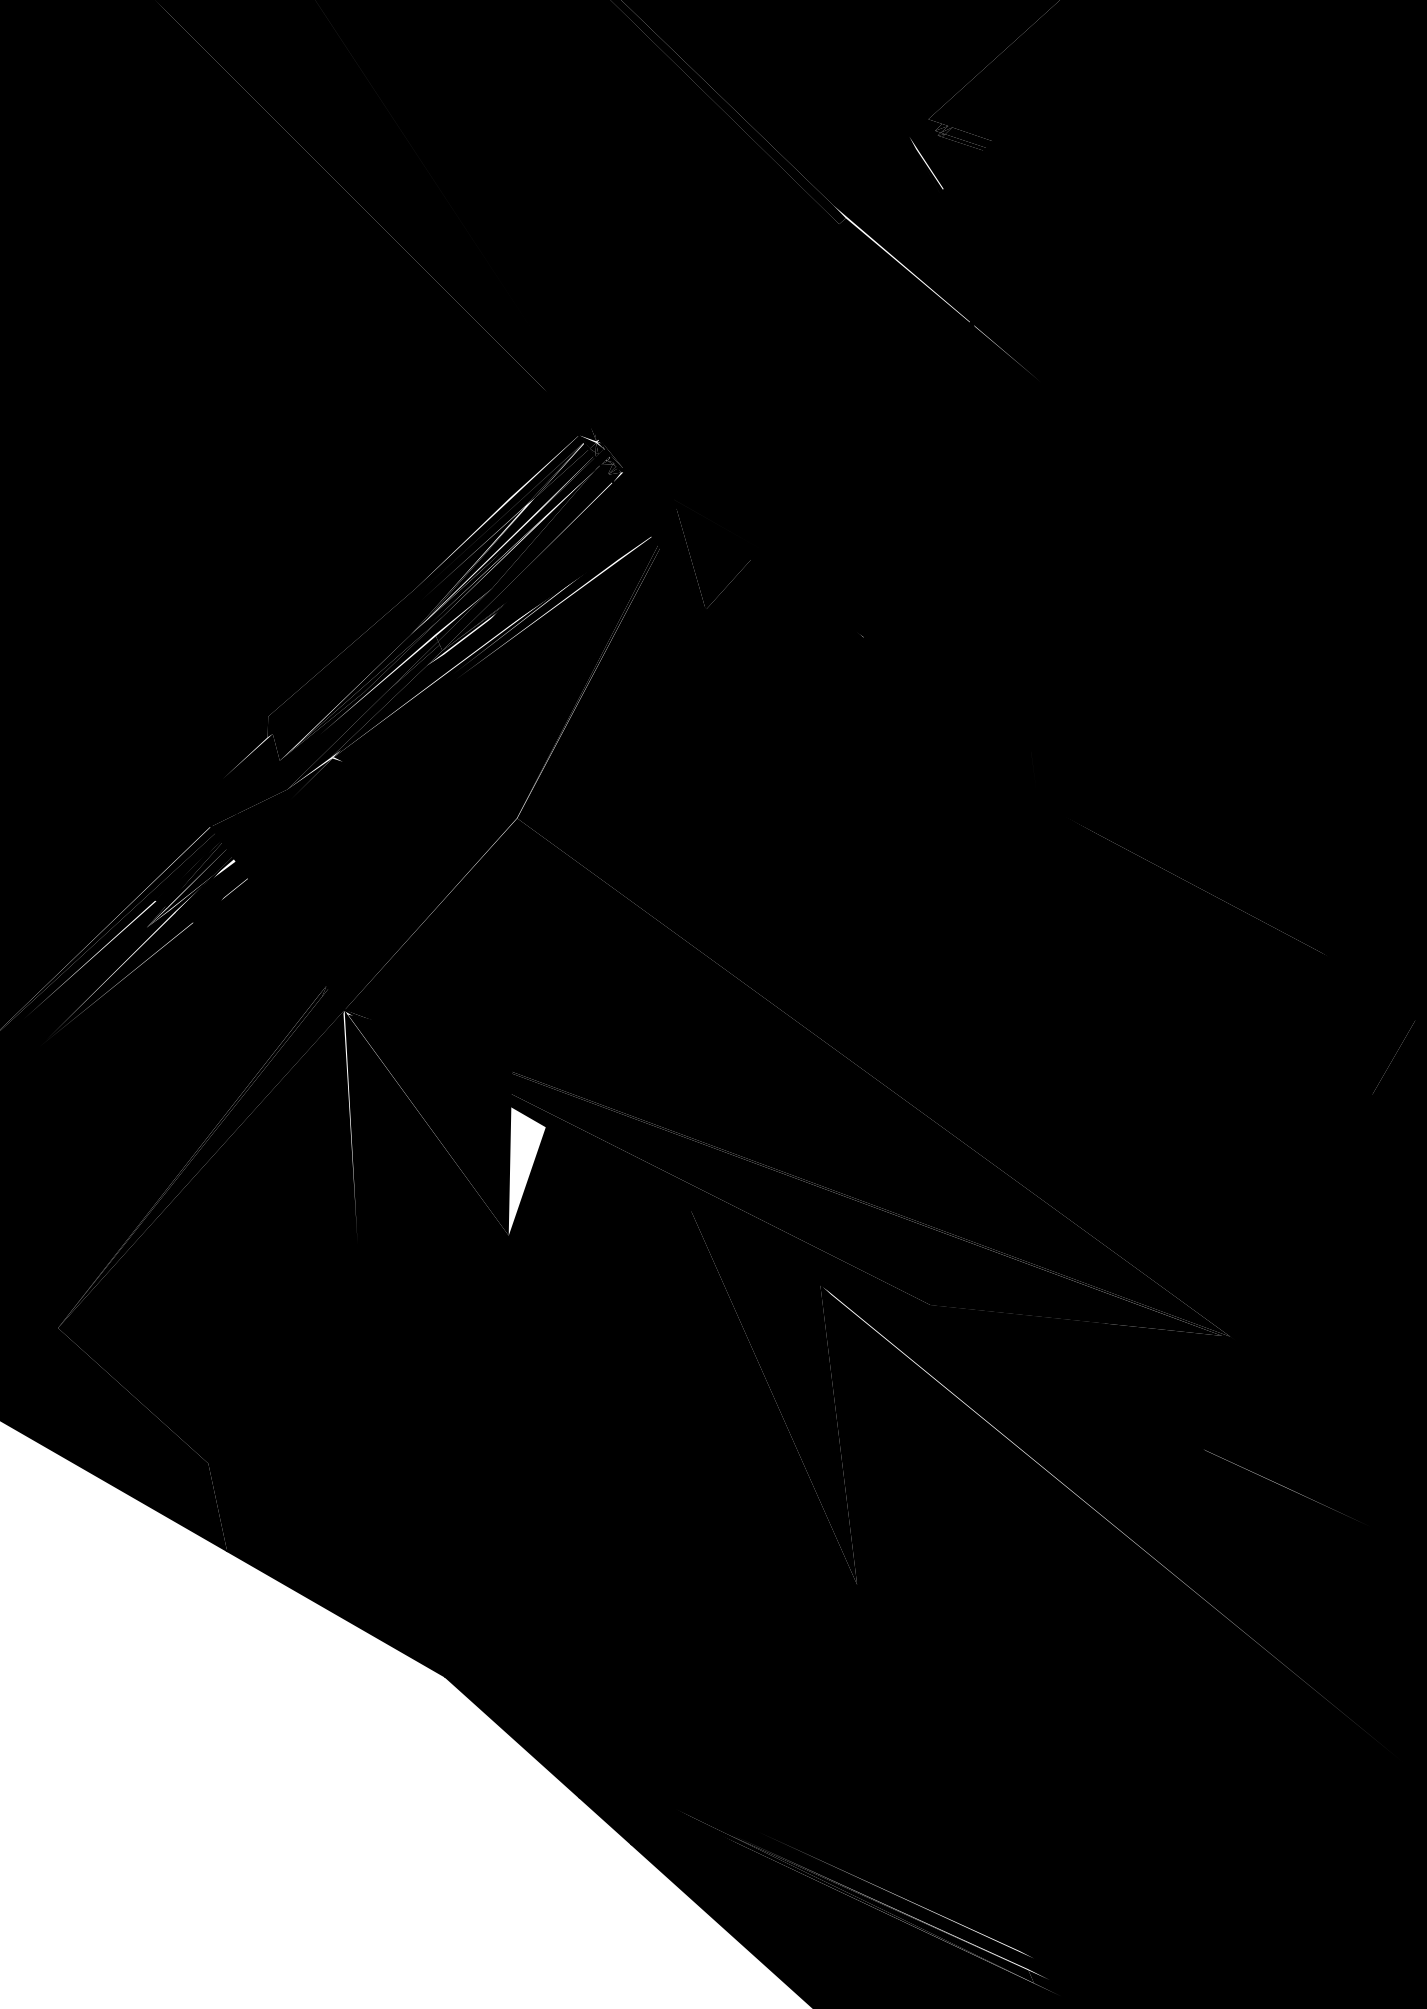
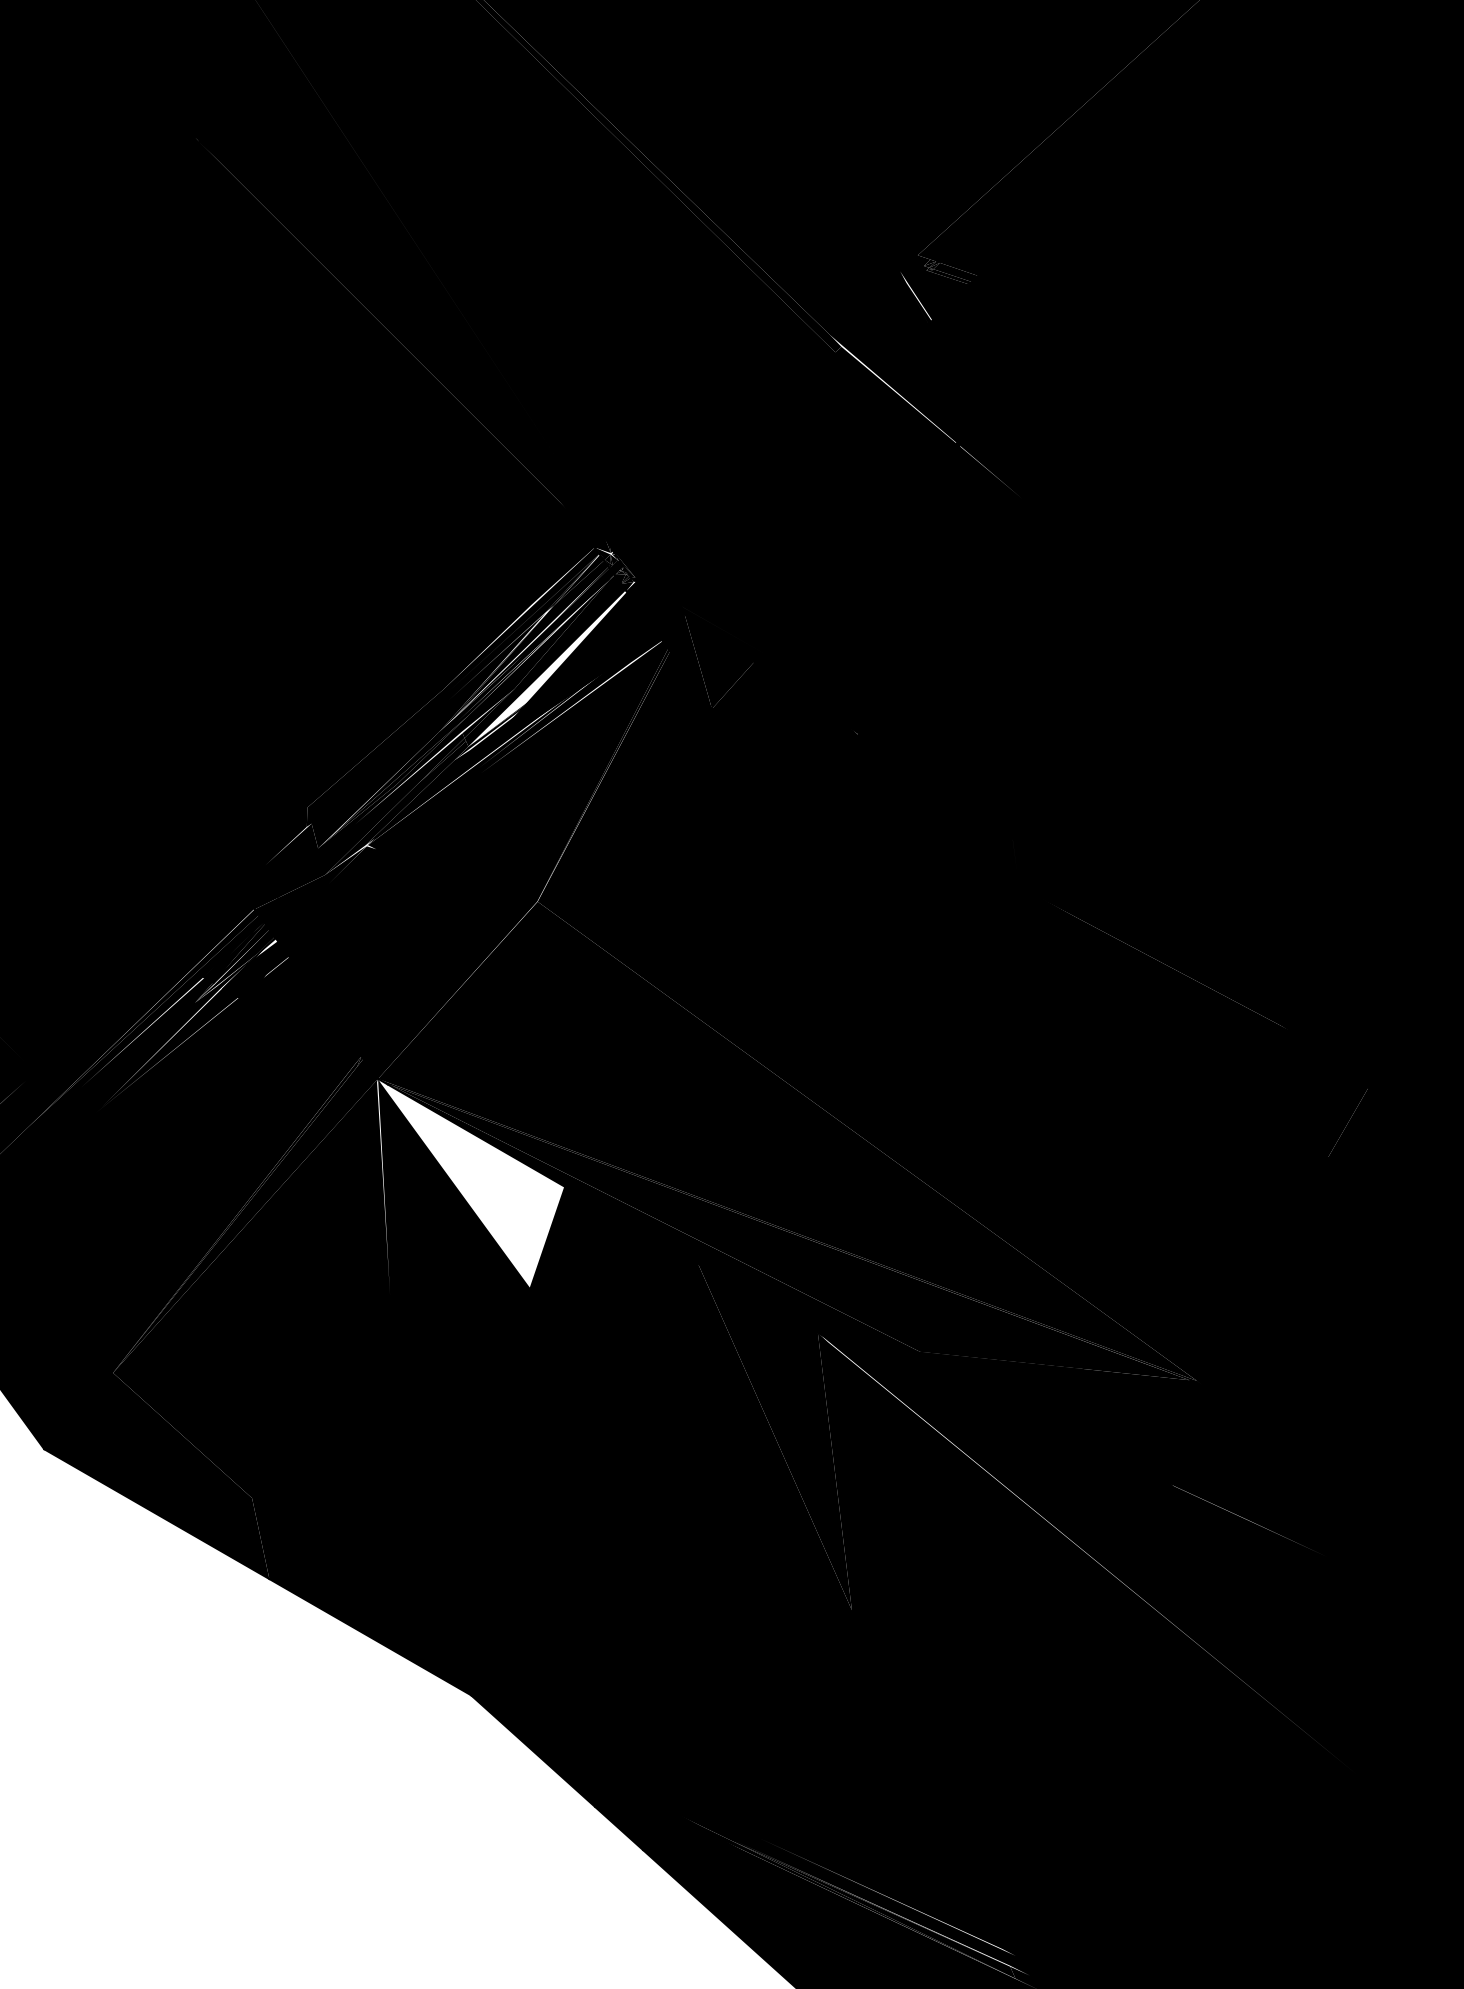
fill: (536, 567) -> (555, 669), removed
fill: (430, 1125) -> (457, 1185), removed

